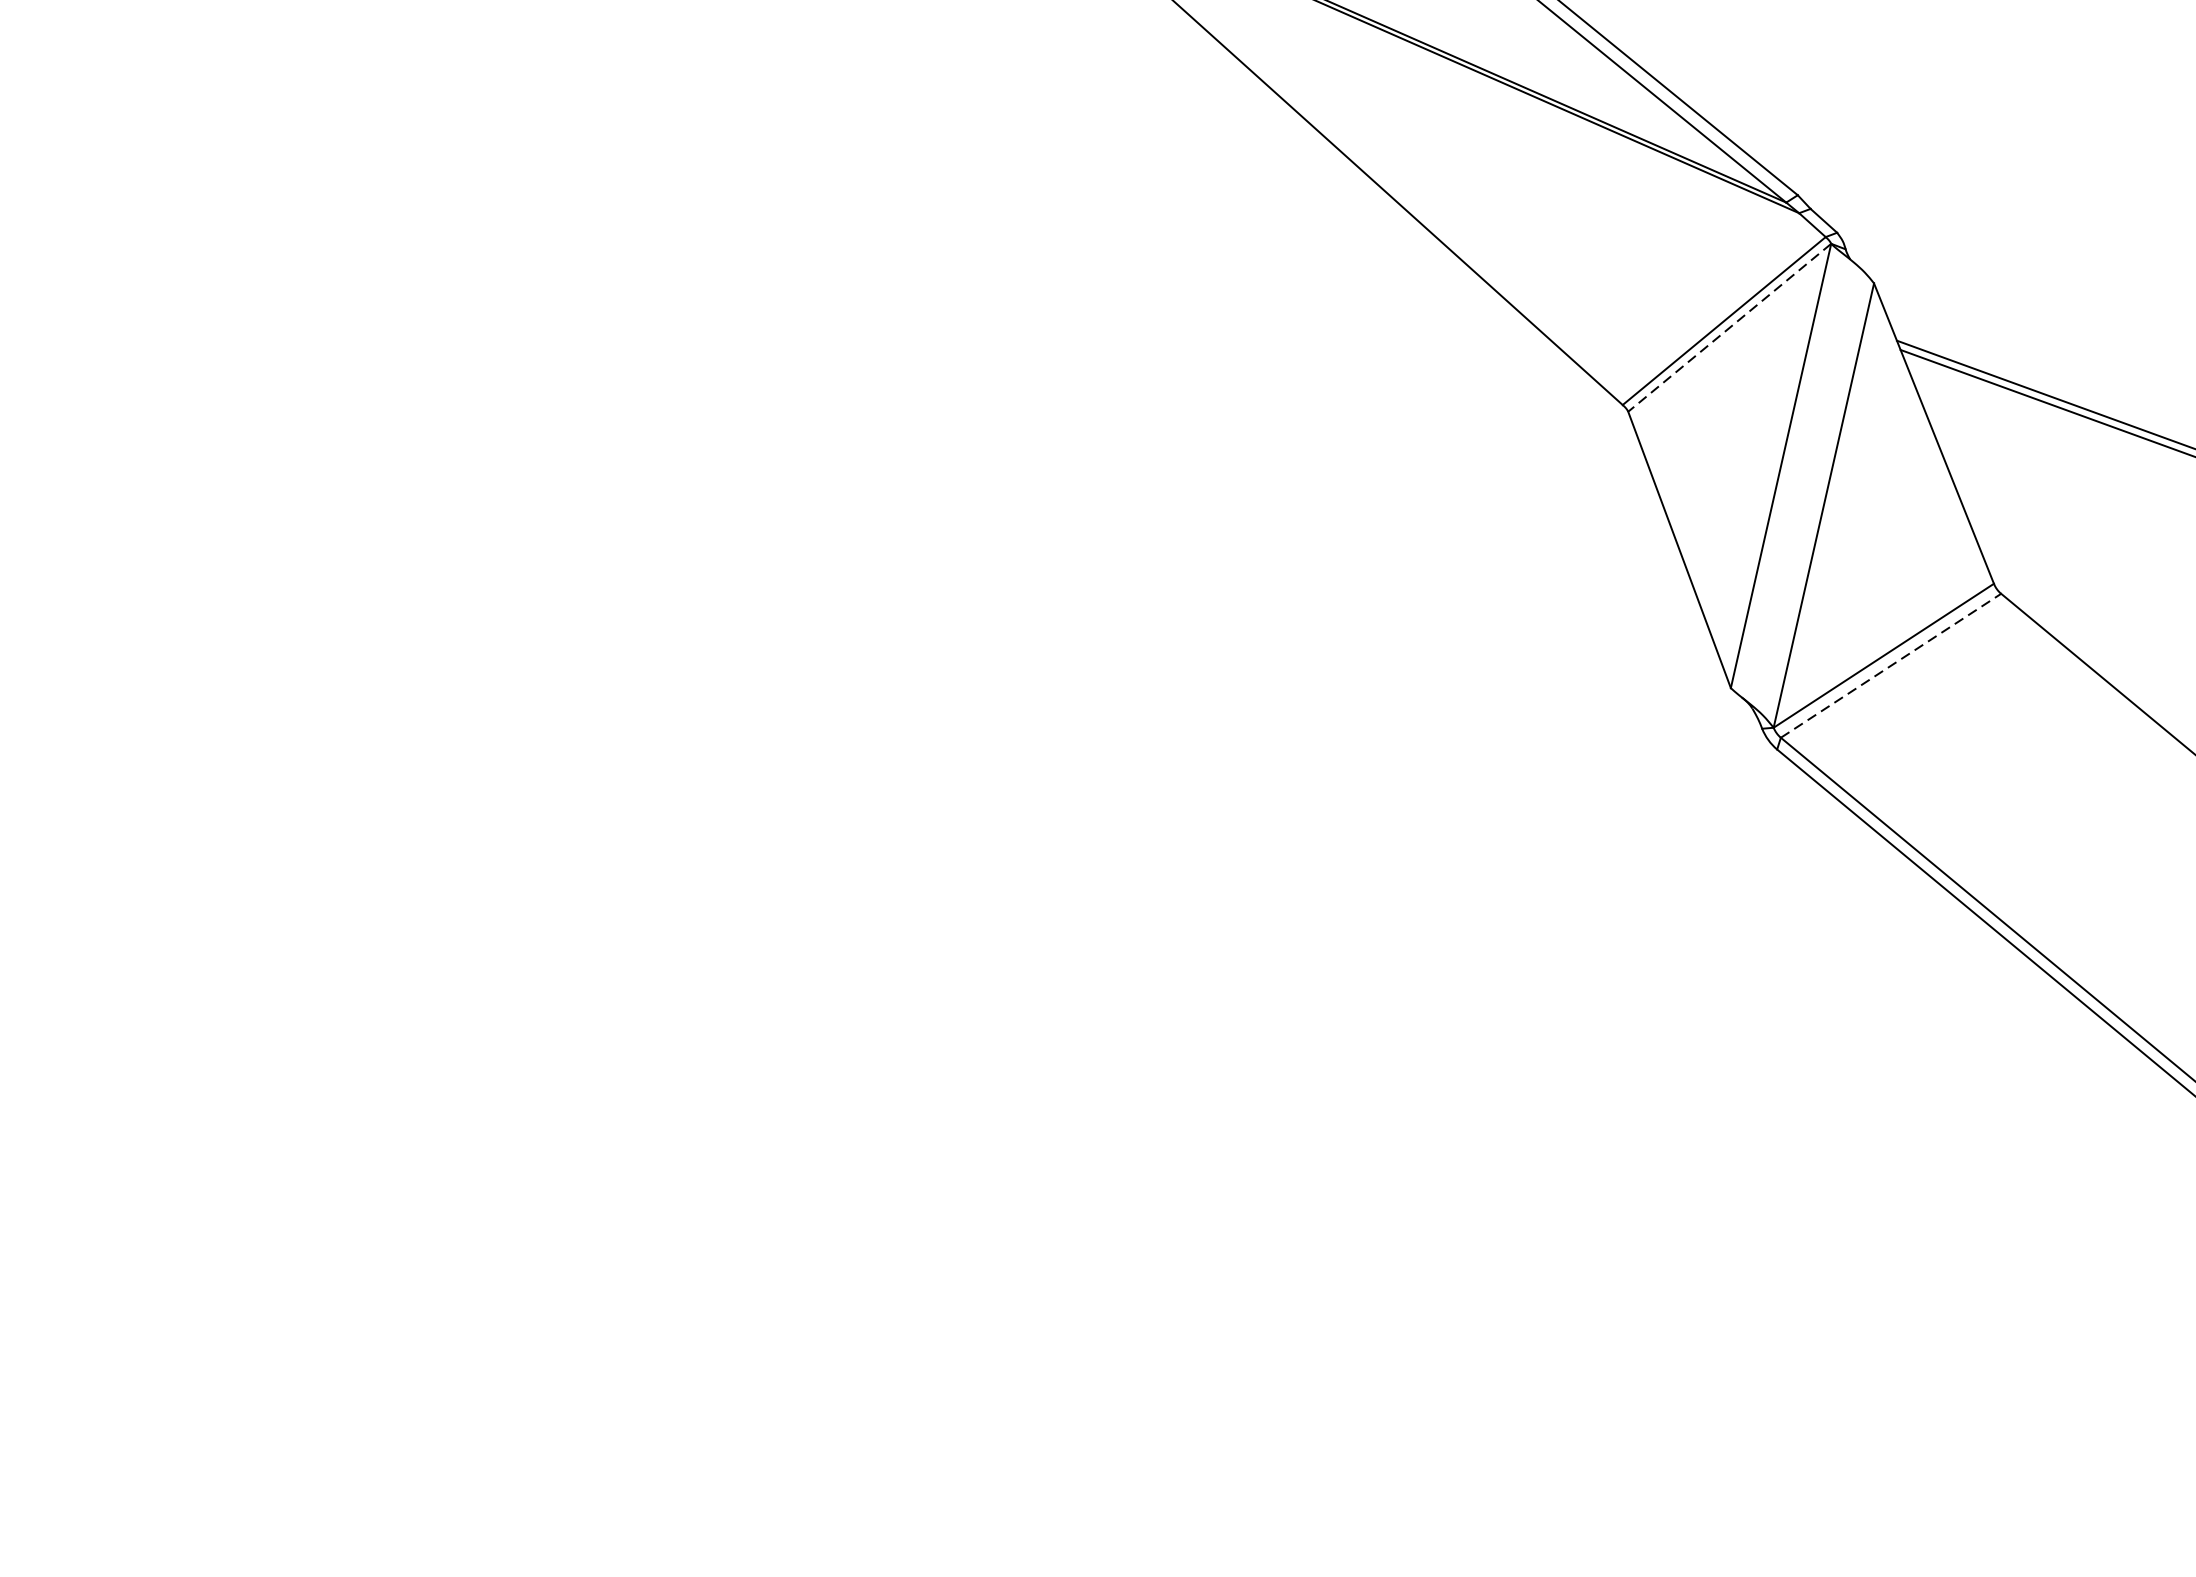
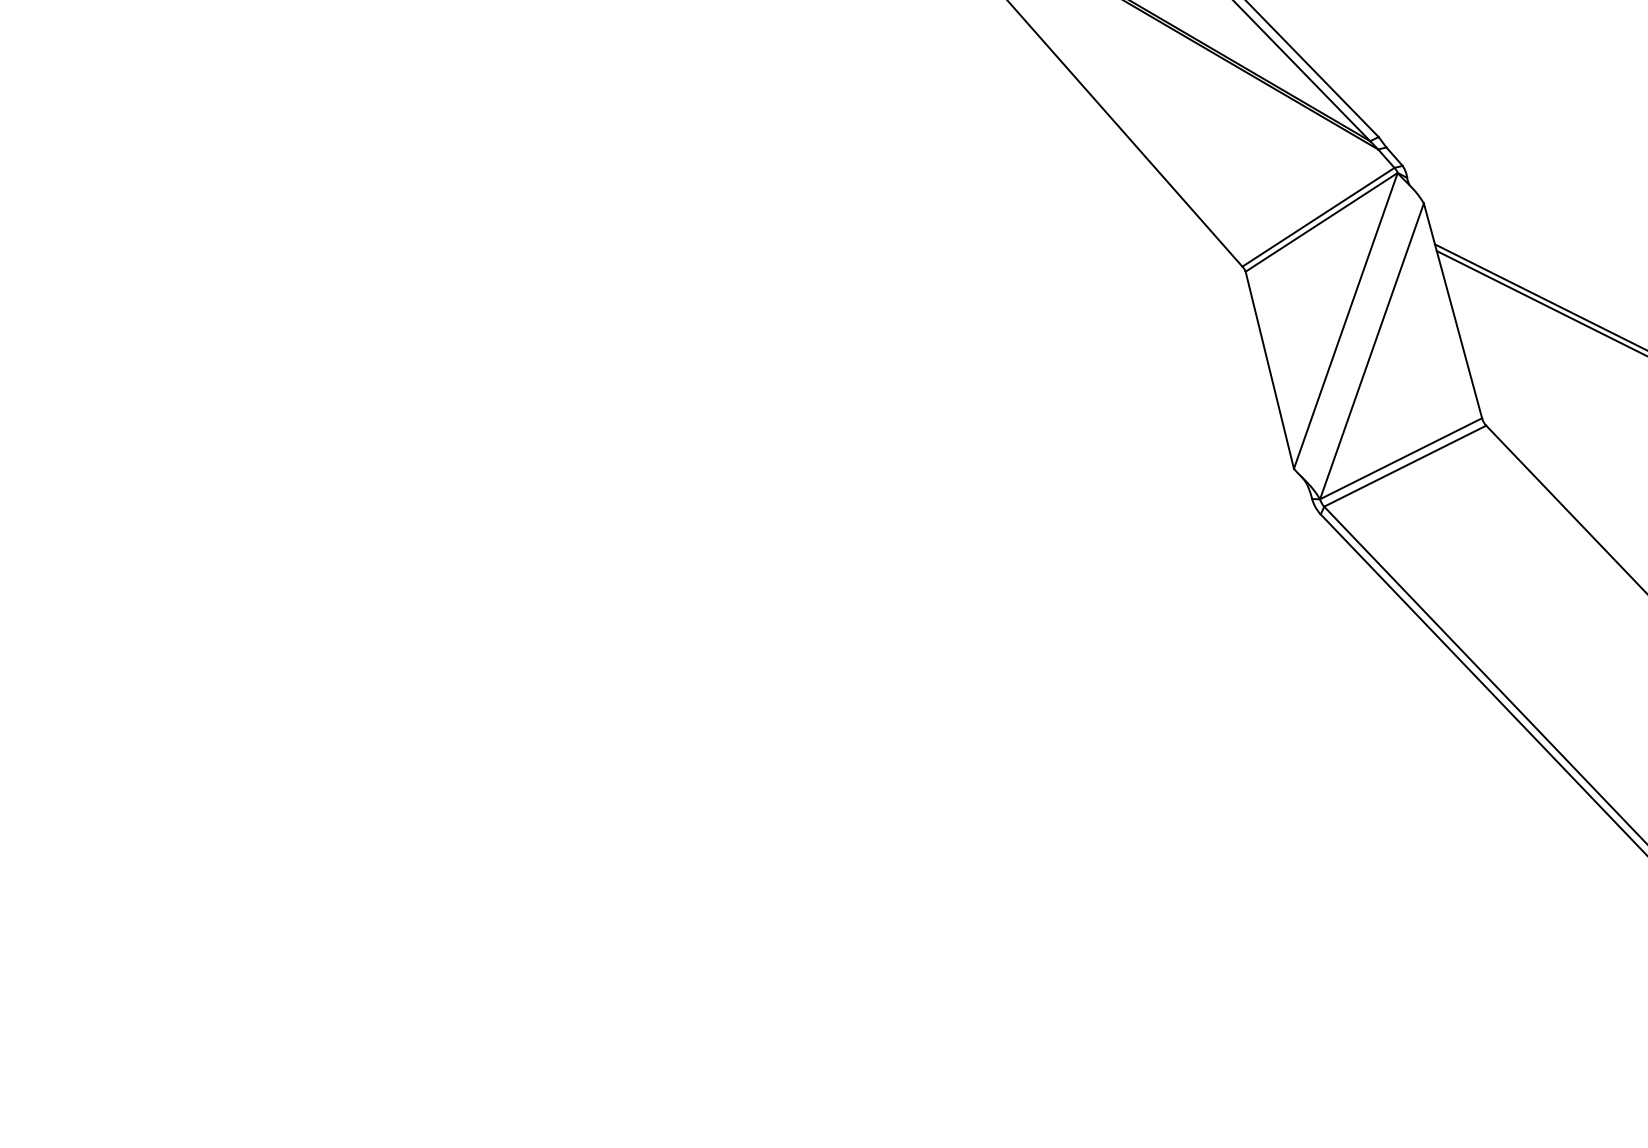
line: (1729, 328) -> (1321, 222), dashed -> solid
line: (1891, 666) -> (1405, 466), dashed -> solid

